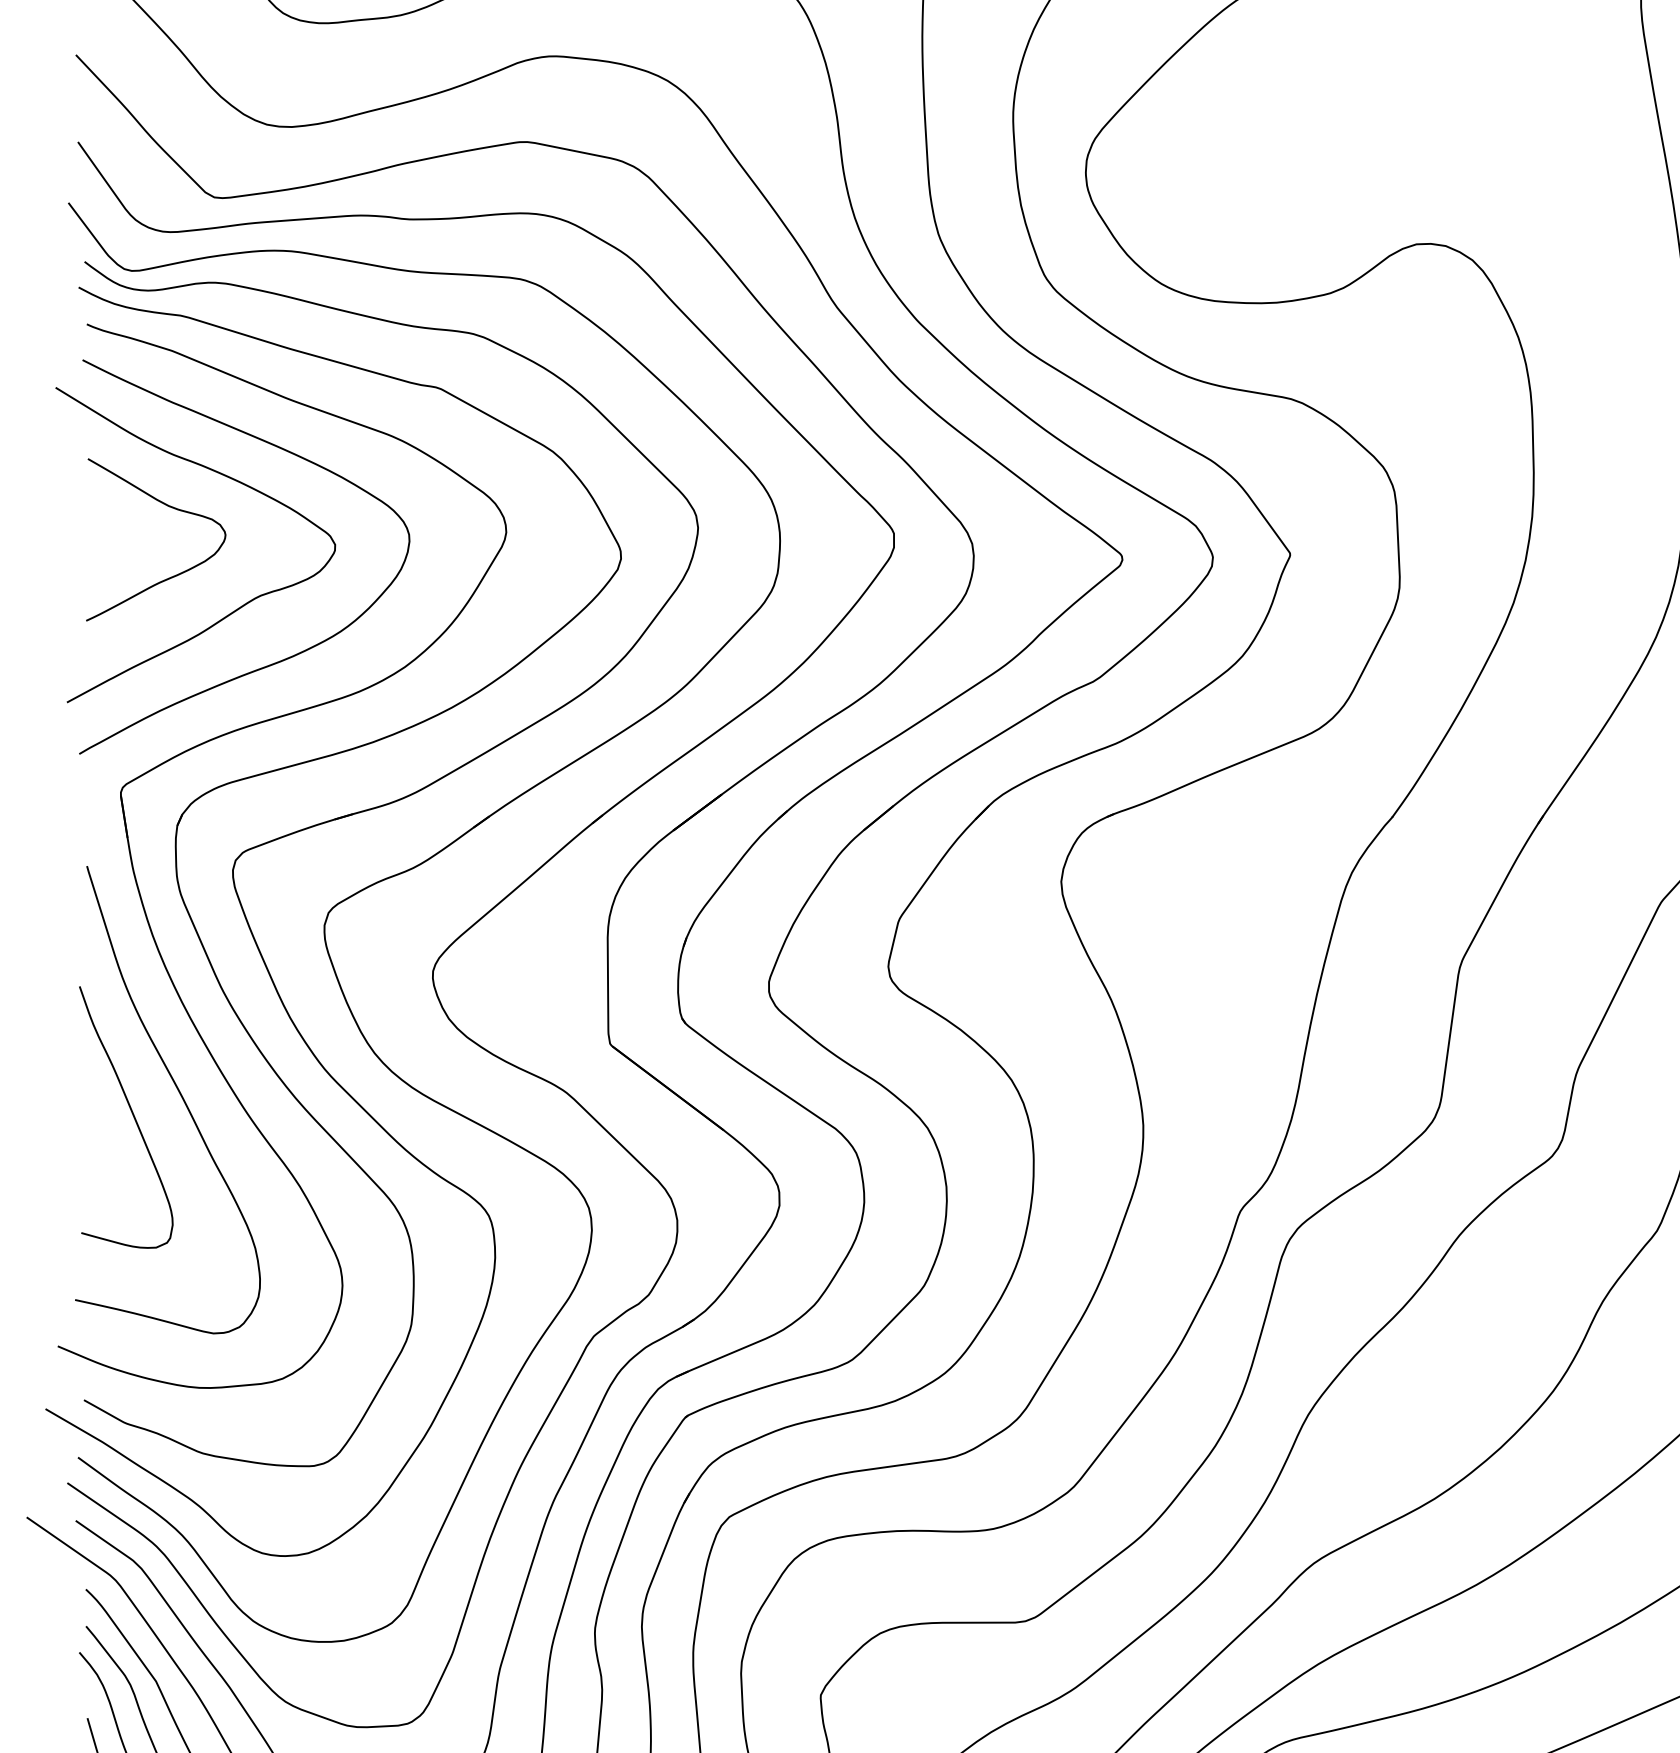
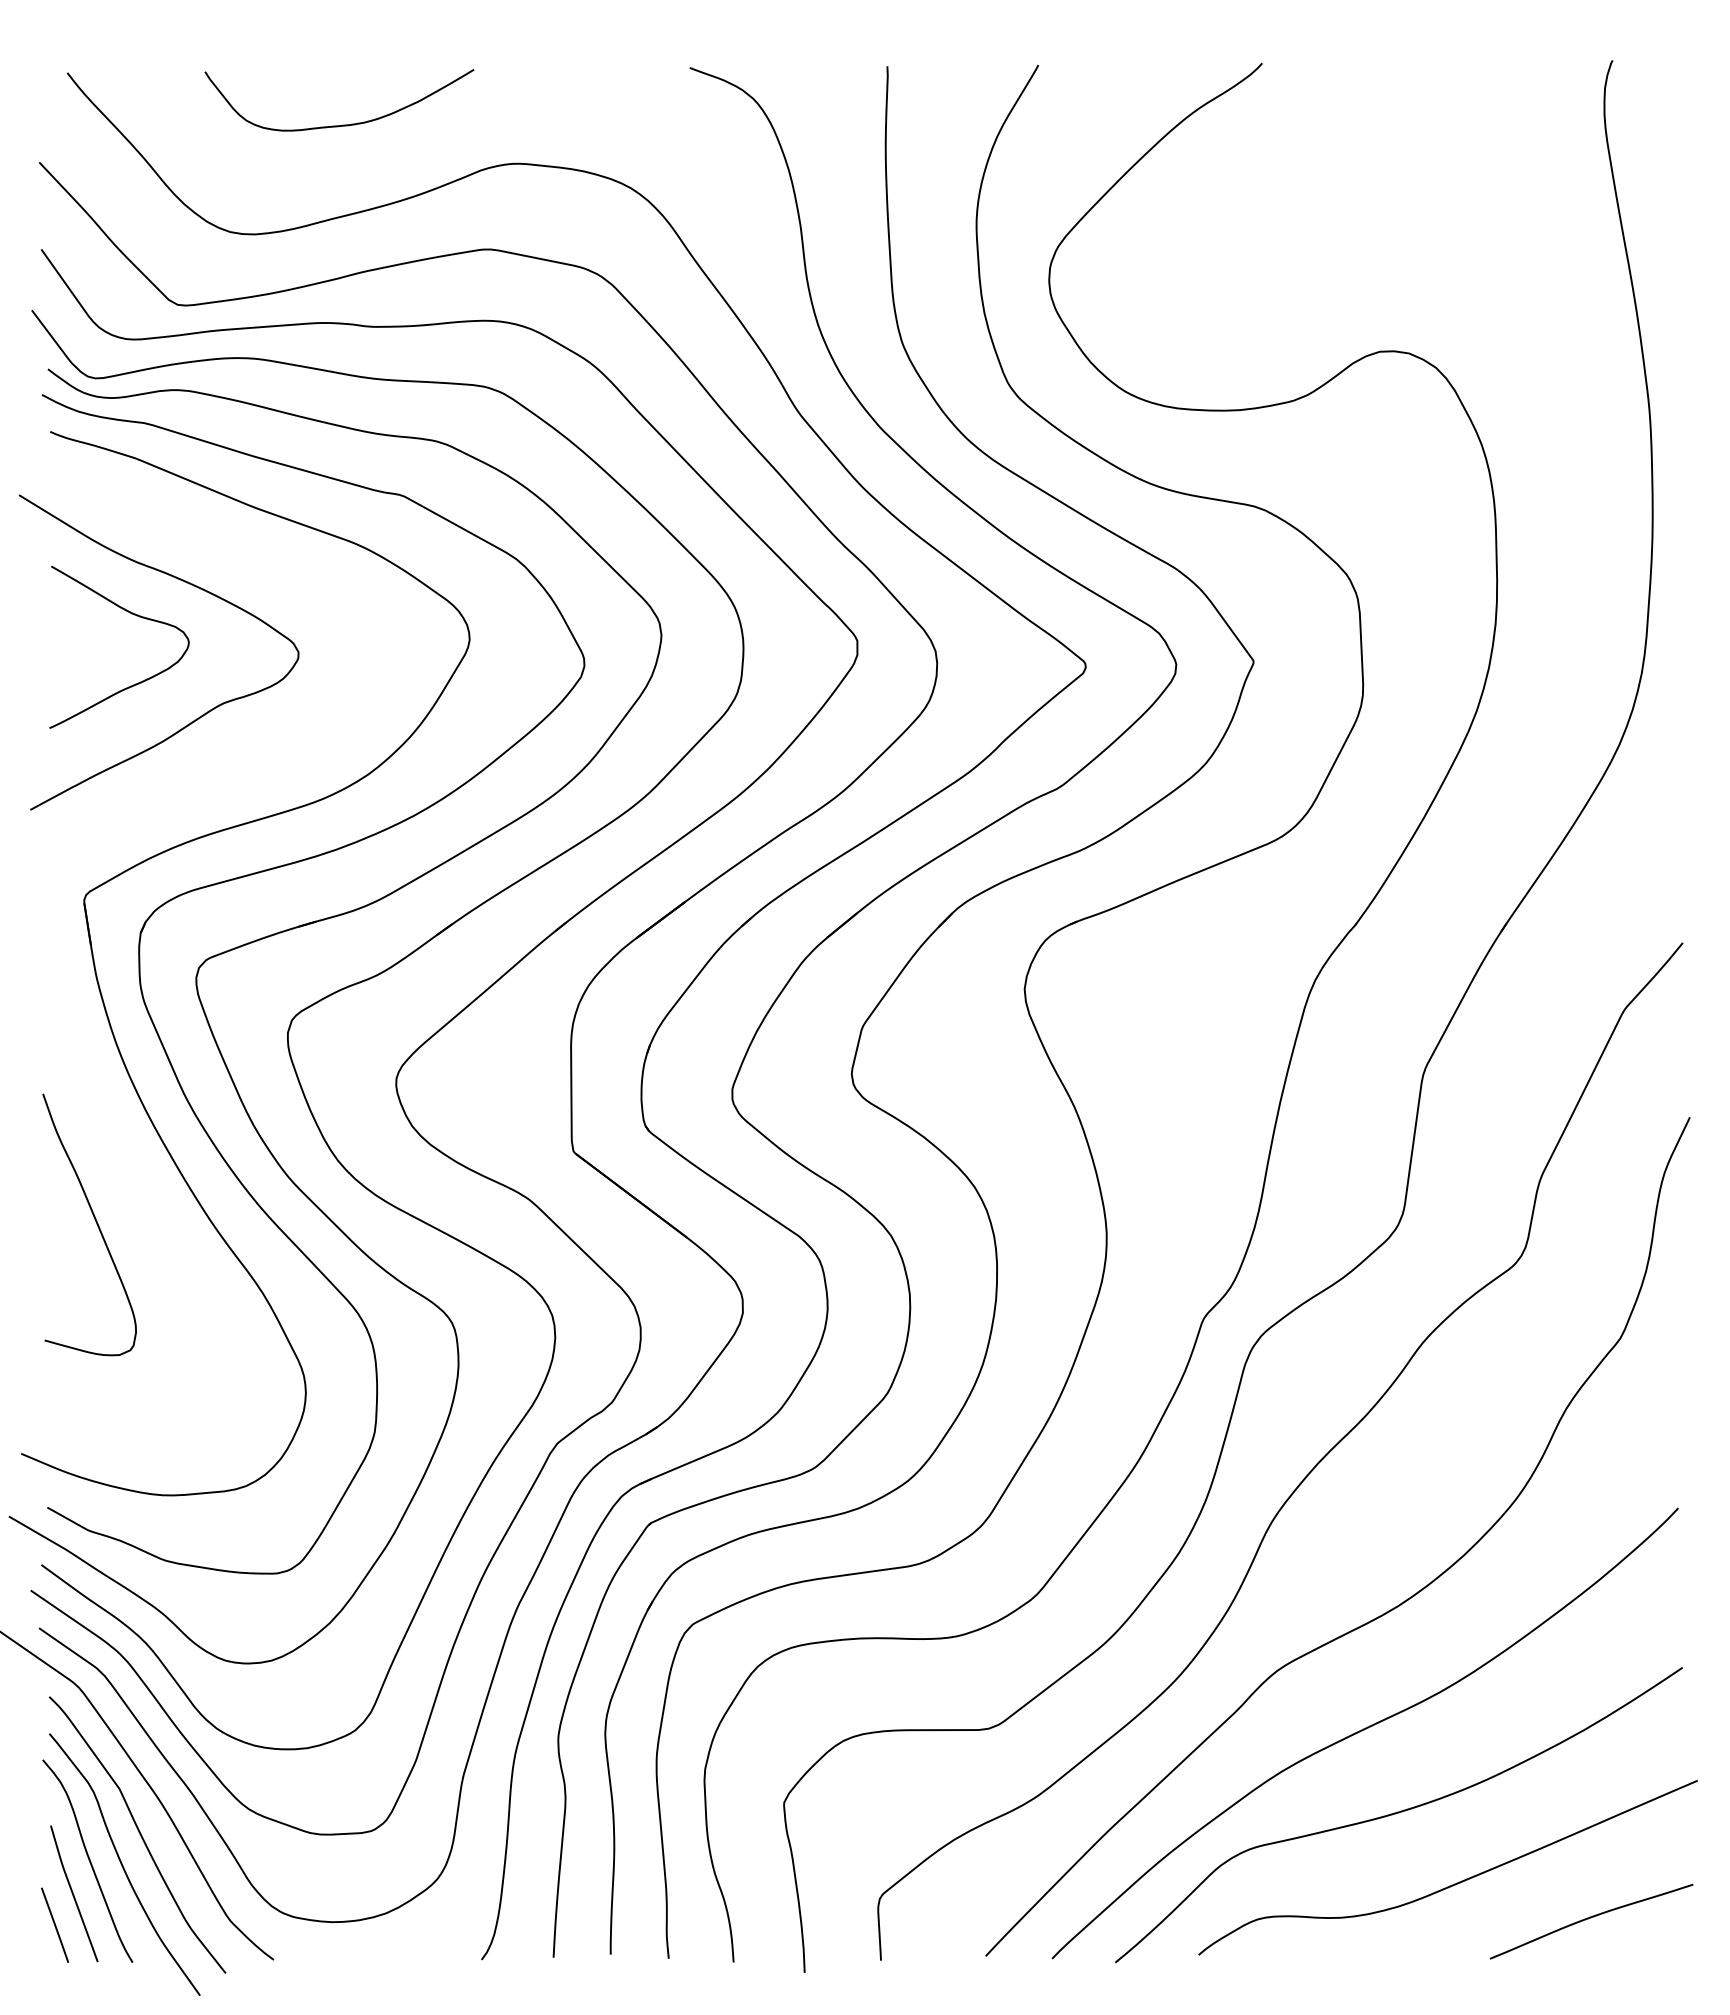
curve: (283, 659) -> (246, 766), removed
curve: (178, 1092) -> (141, 1199), removed

